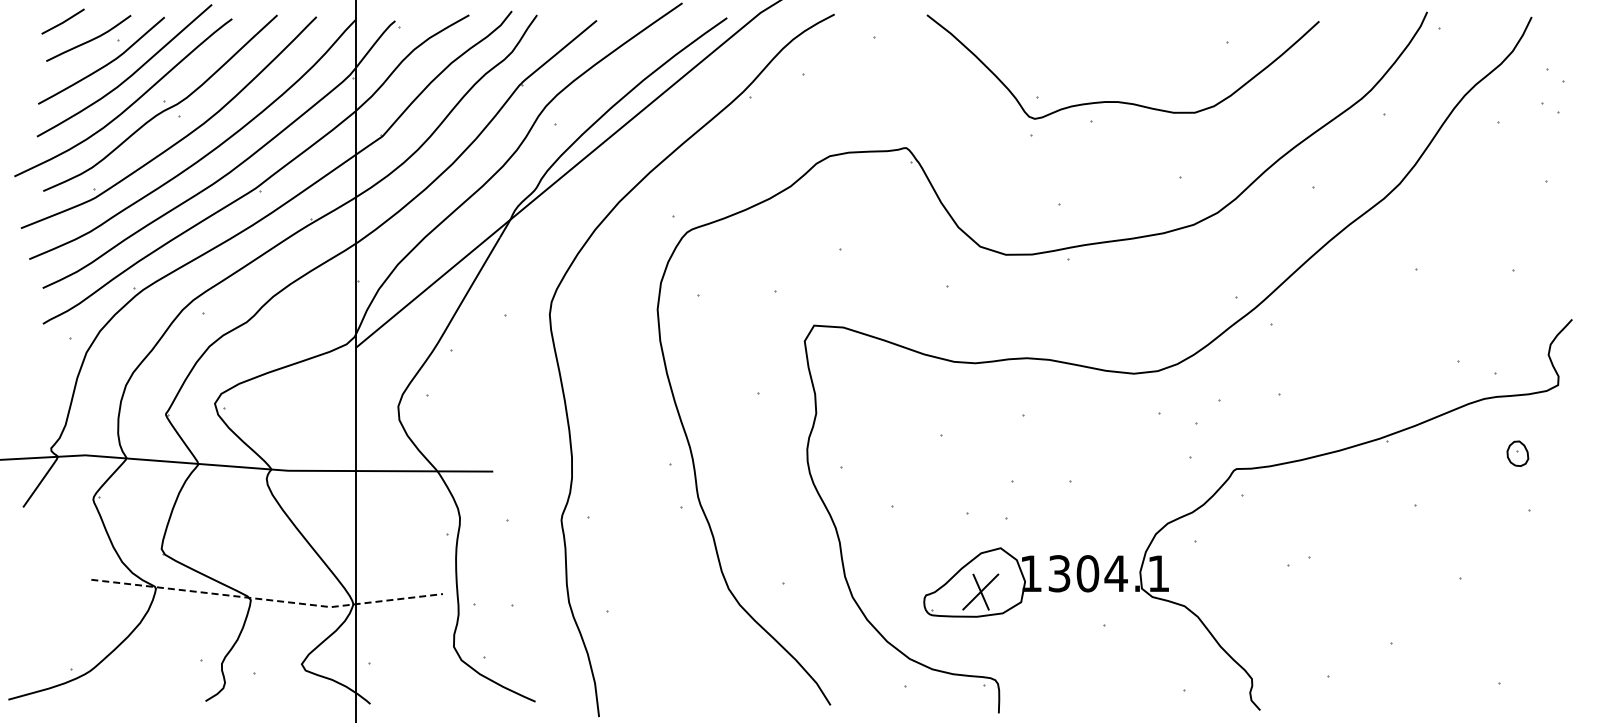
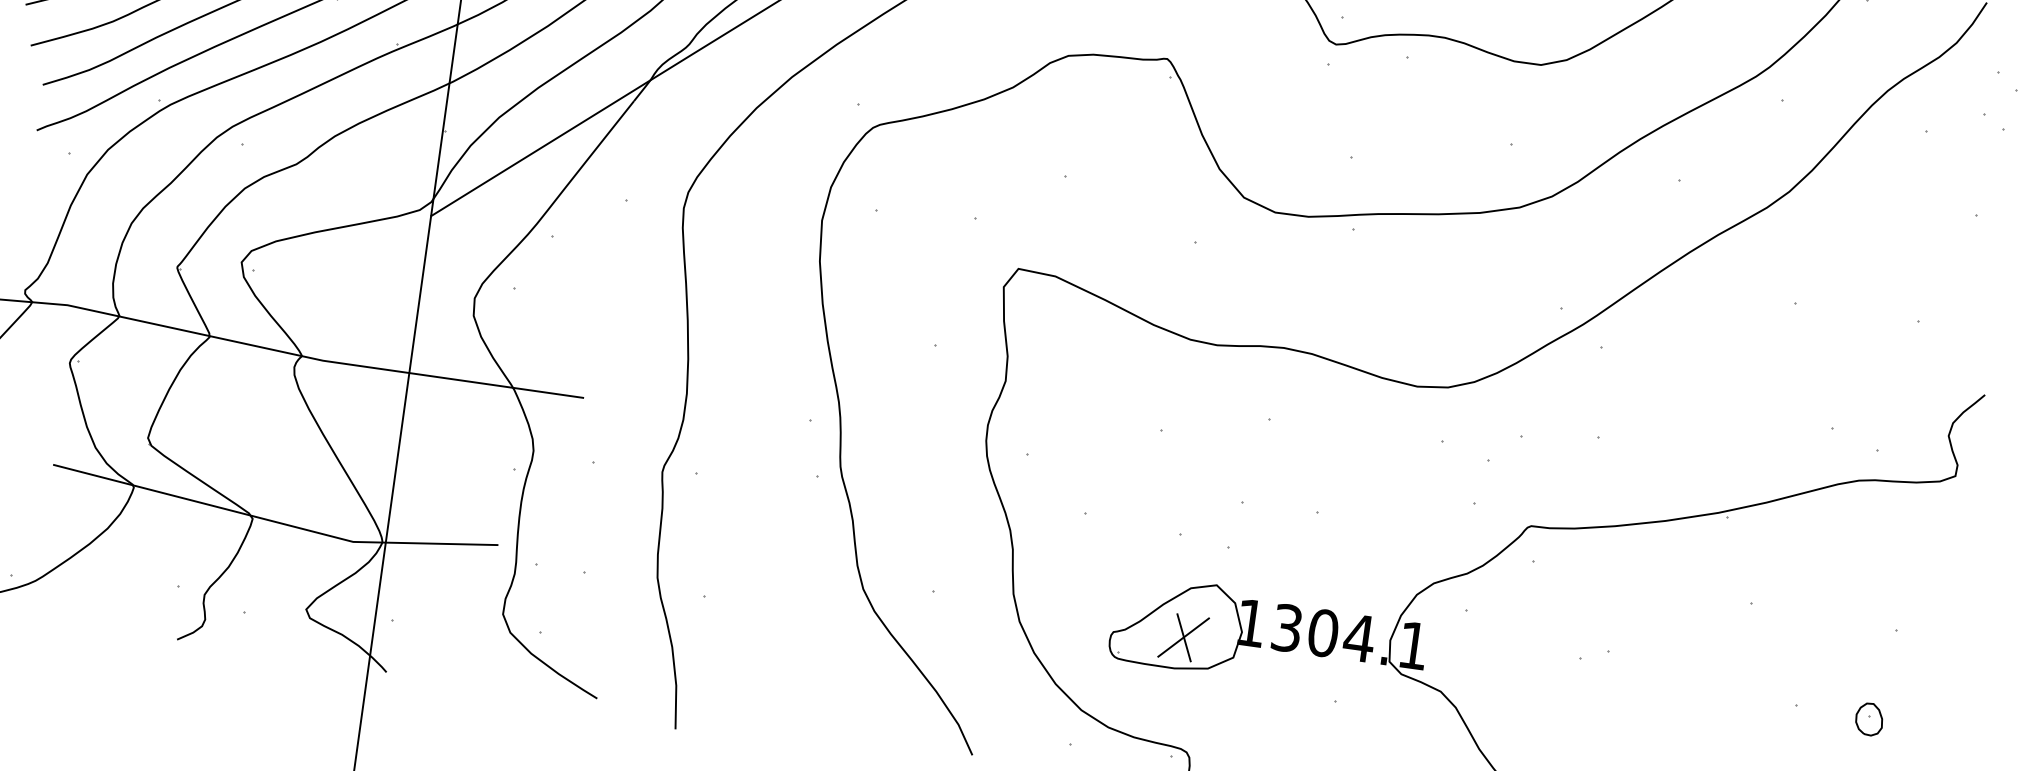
part: (1517, 453) -> (1869, 718), moved
line: (268, 600) -> (275, 522), dashed -> solid

